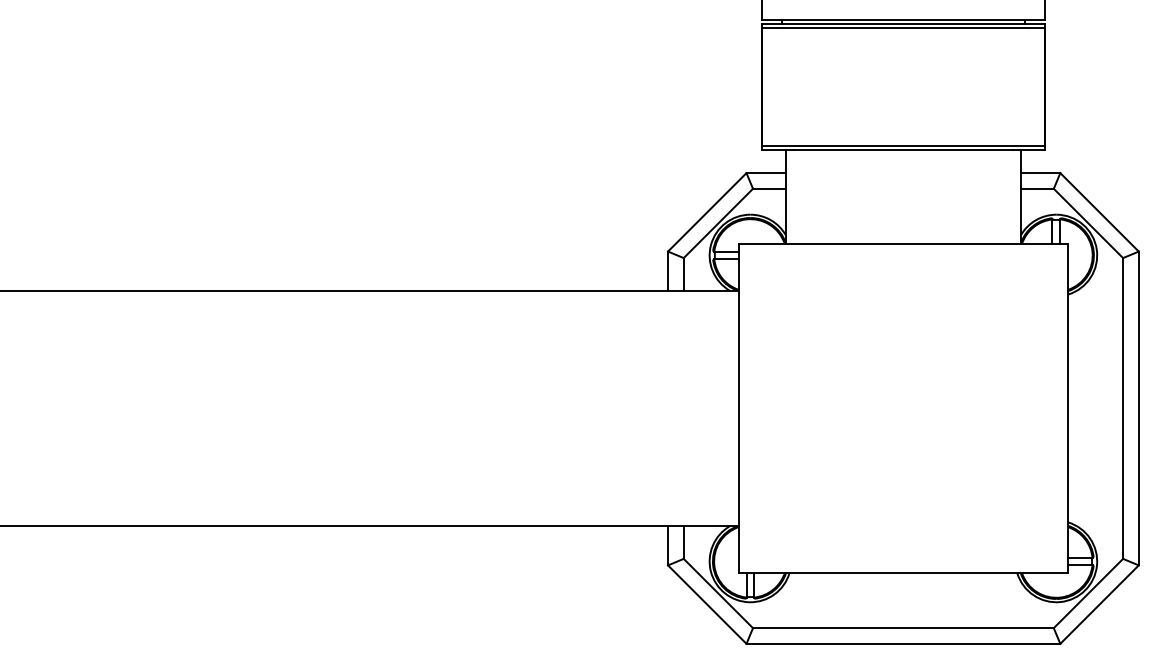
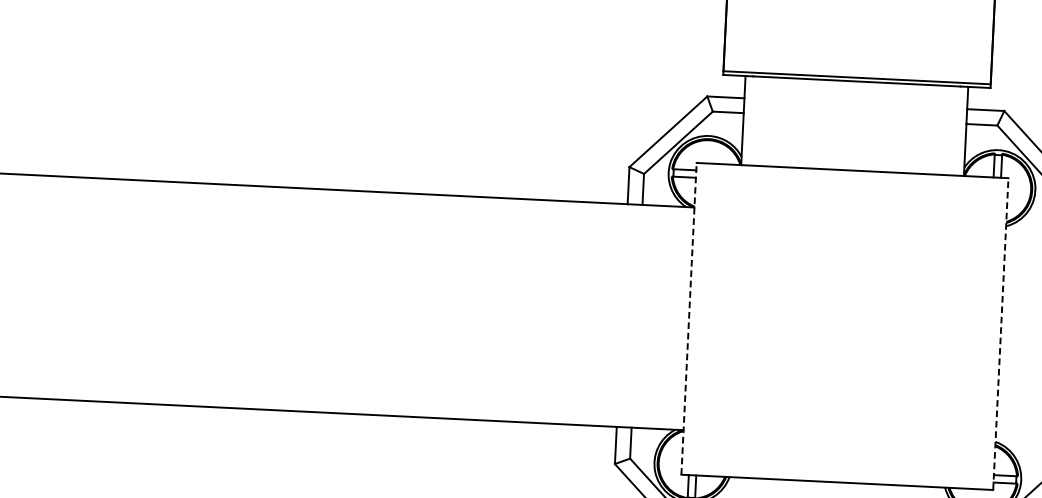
line: (738, 408) -> (688, 318), solid -> dashed
line: (1068, 408) -> (1001, 334), solid -> dashed

